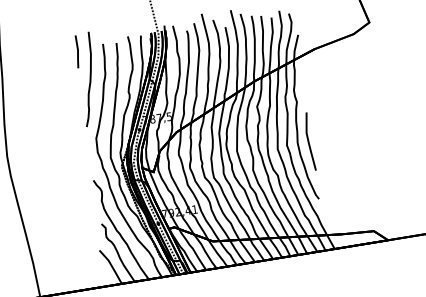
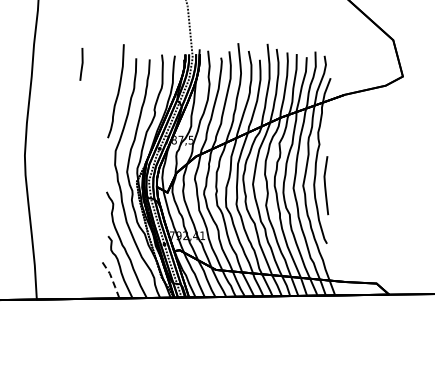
line: (77, 52) -> (81, 64), moved
line: (112, 266) -> (112, 279), solid -> dashed

